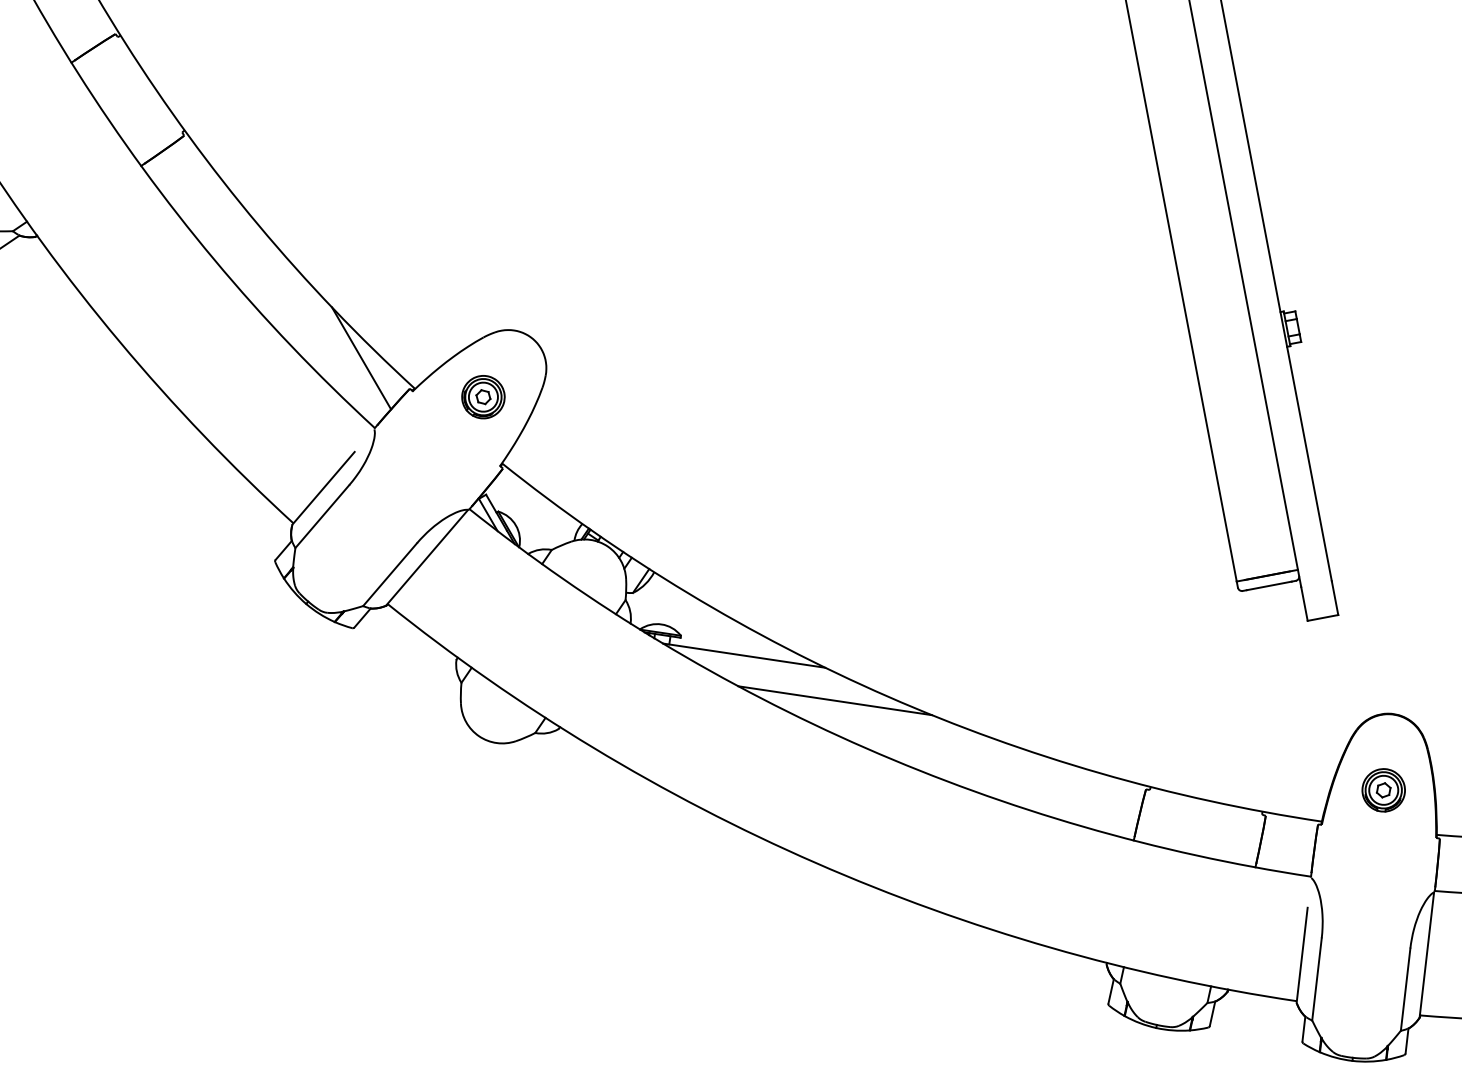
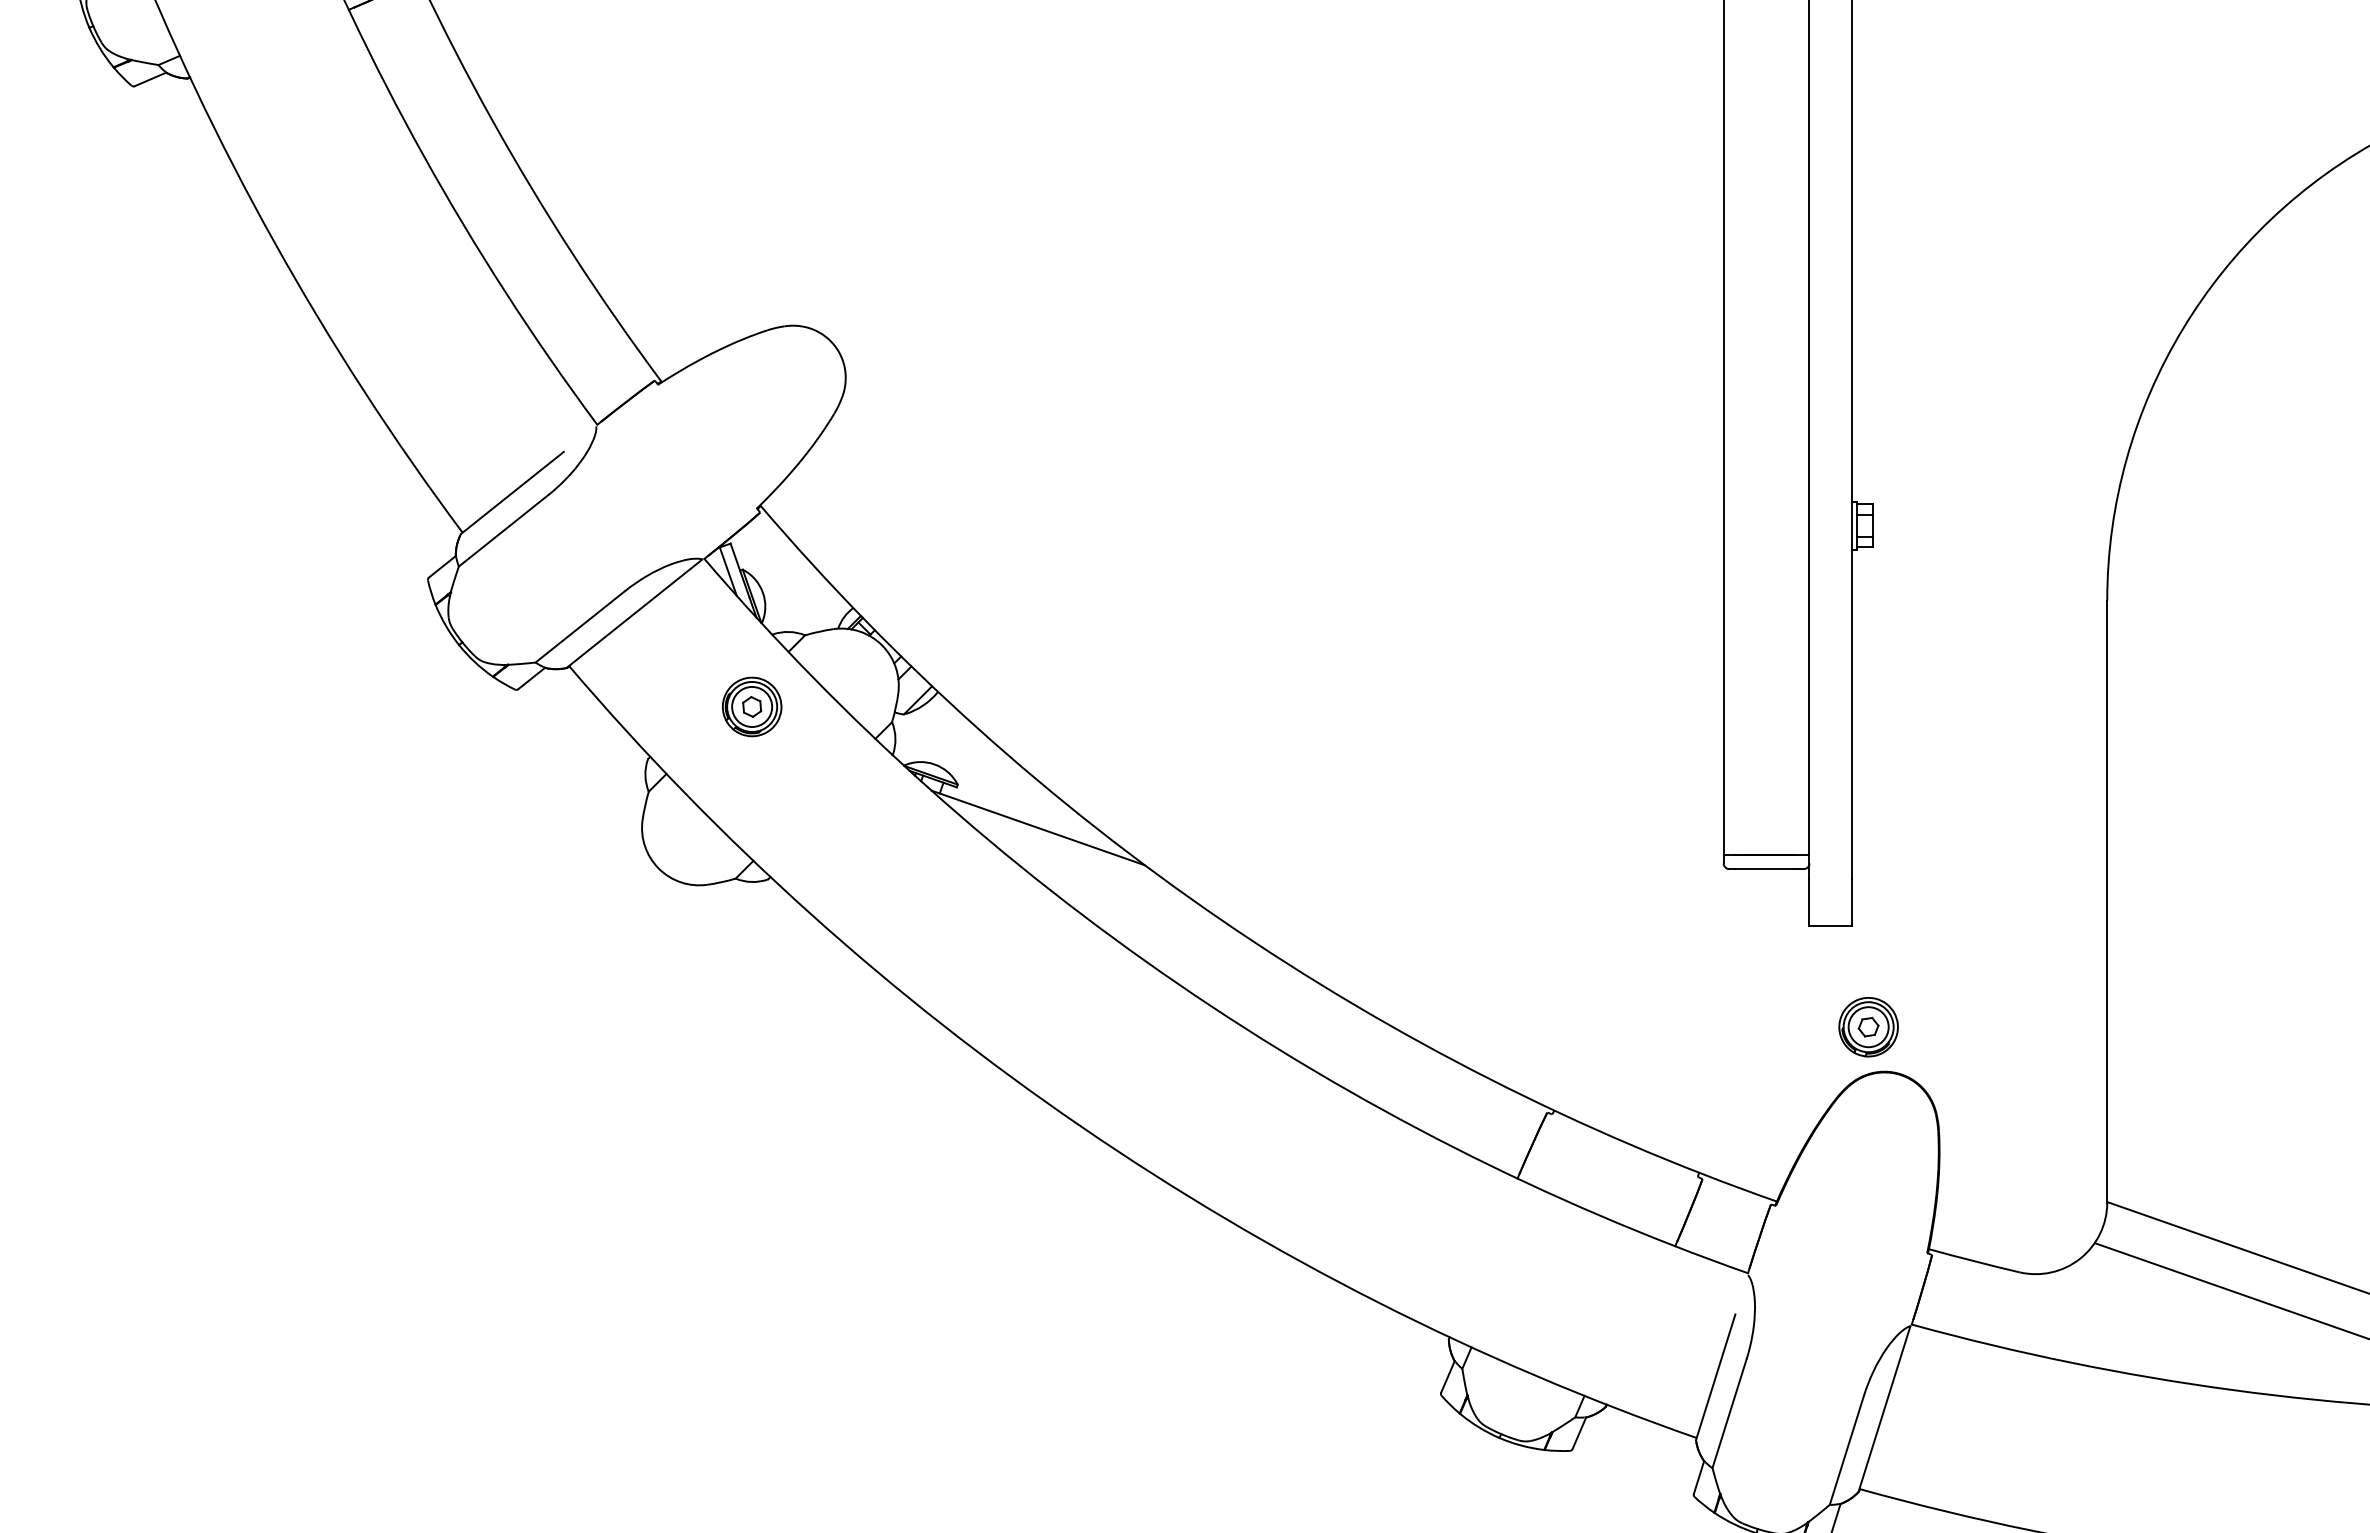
line: (361, 357) -> (597, 326), removed
part: (483, 396) -> (752, 706), moved
line: (834, 700) -> (1149, 911), removed
part: (1383, 790) -> (1868, 1027), moved

